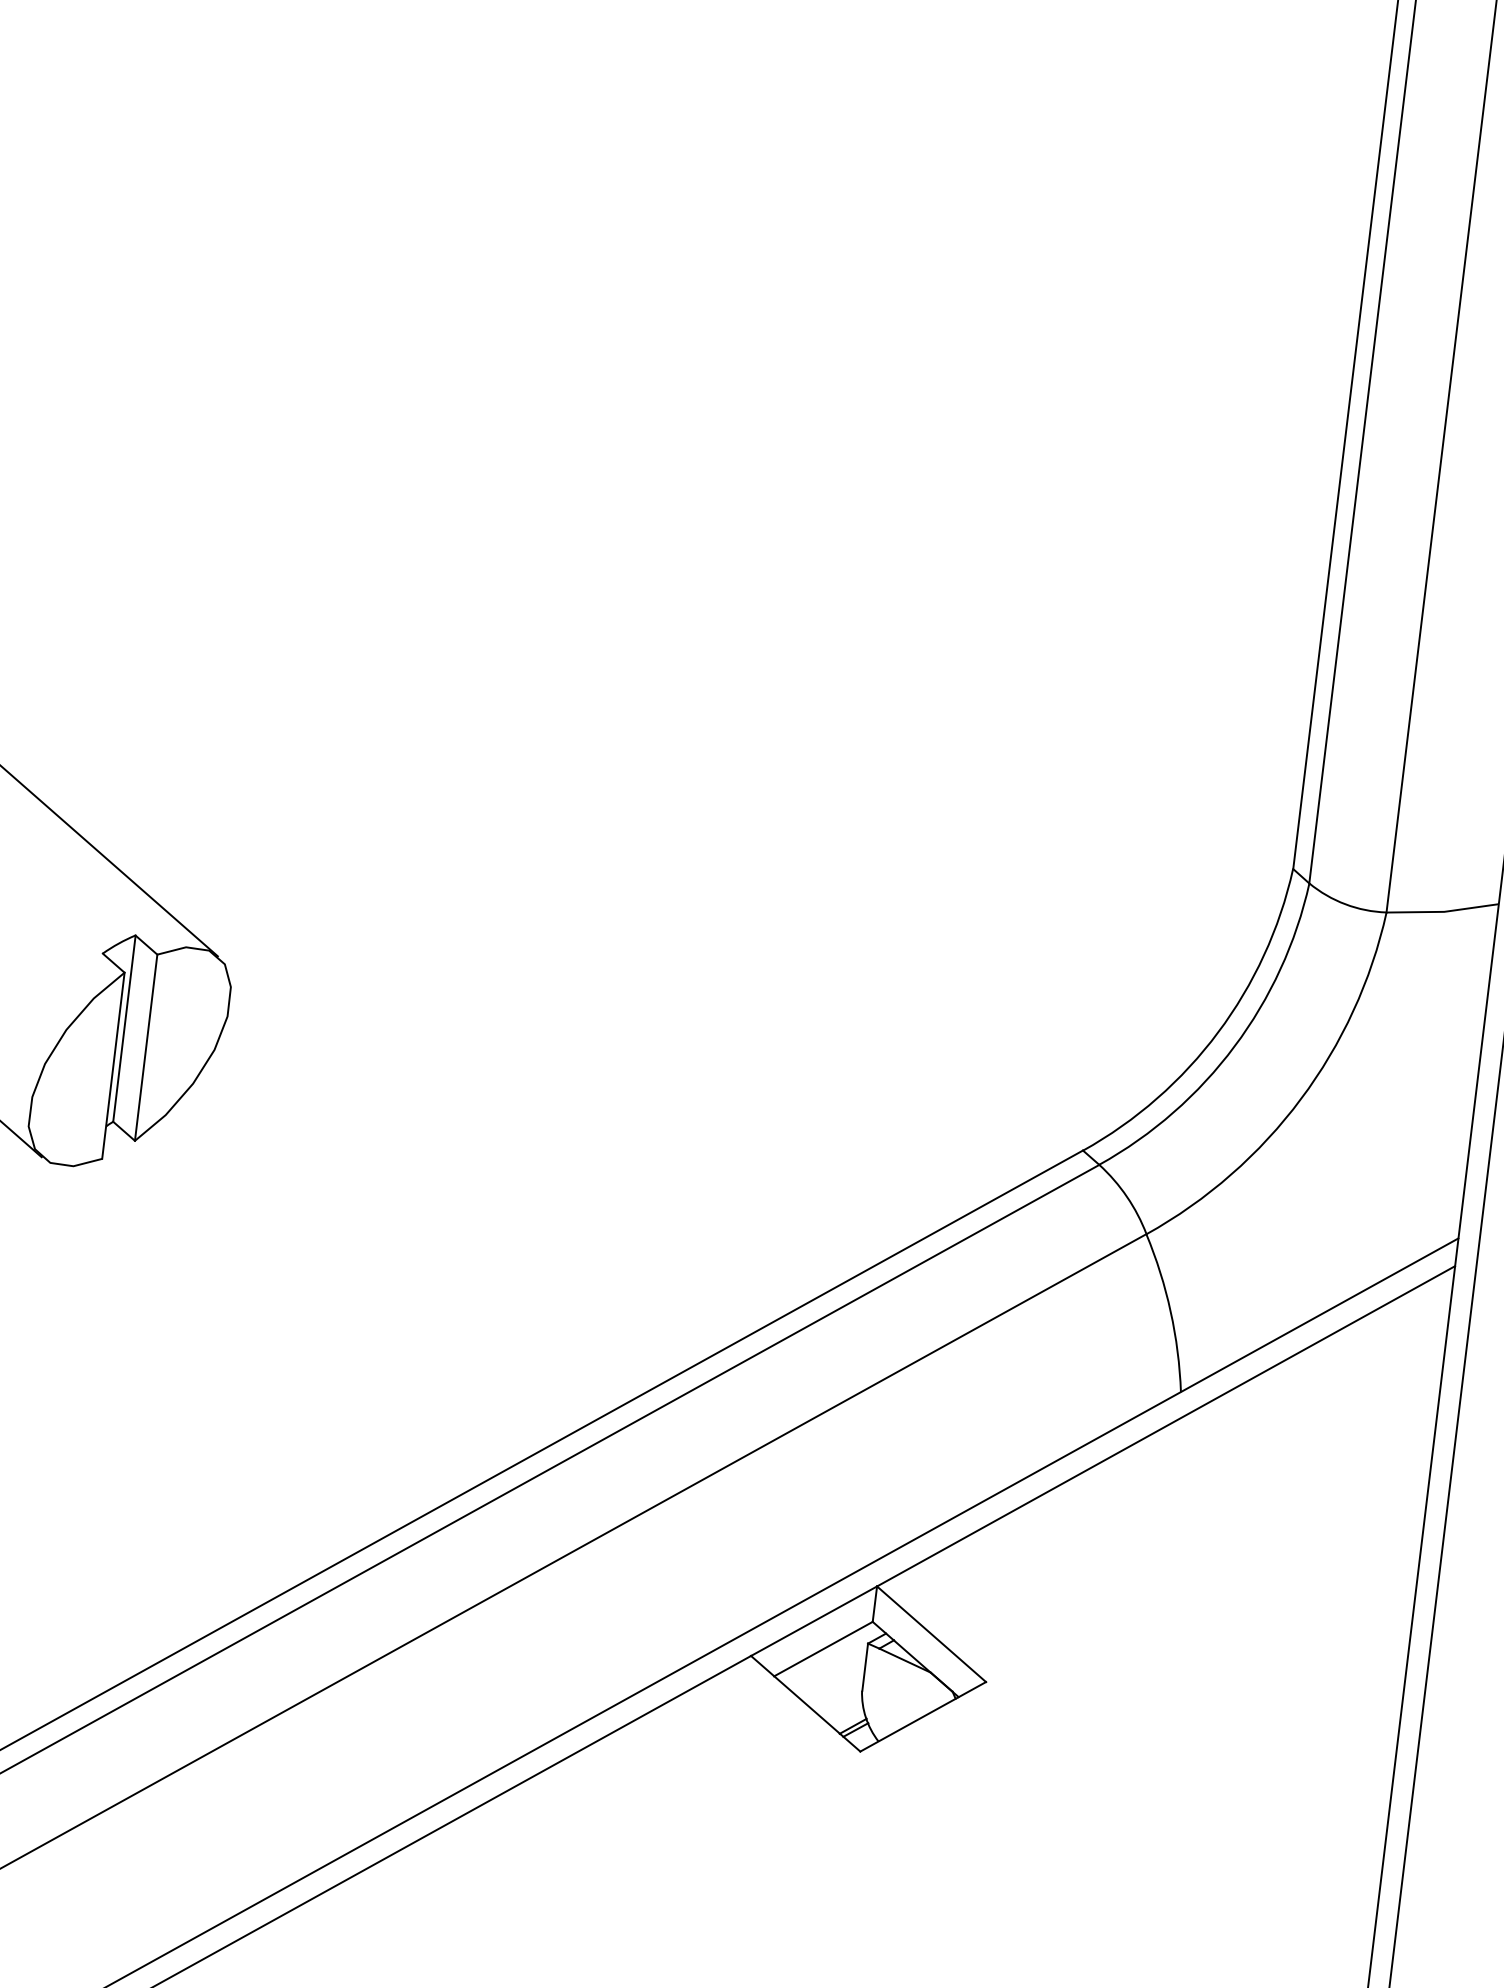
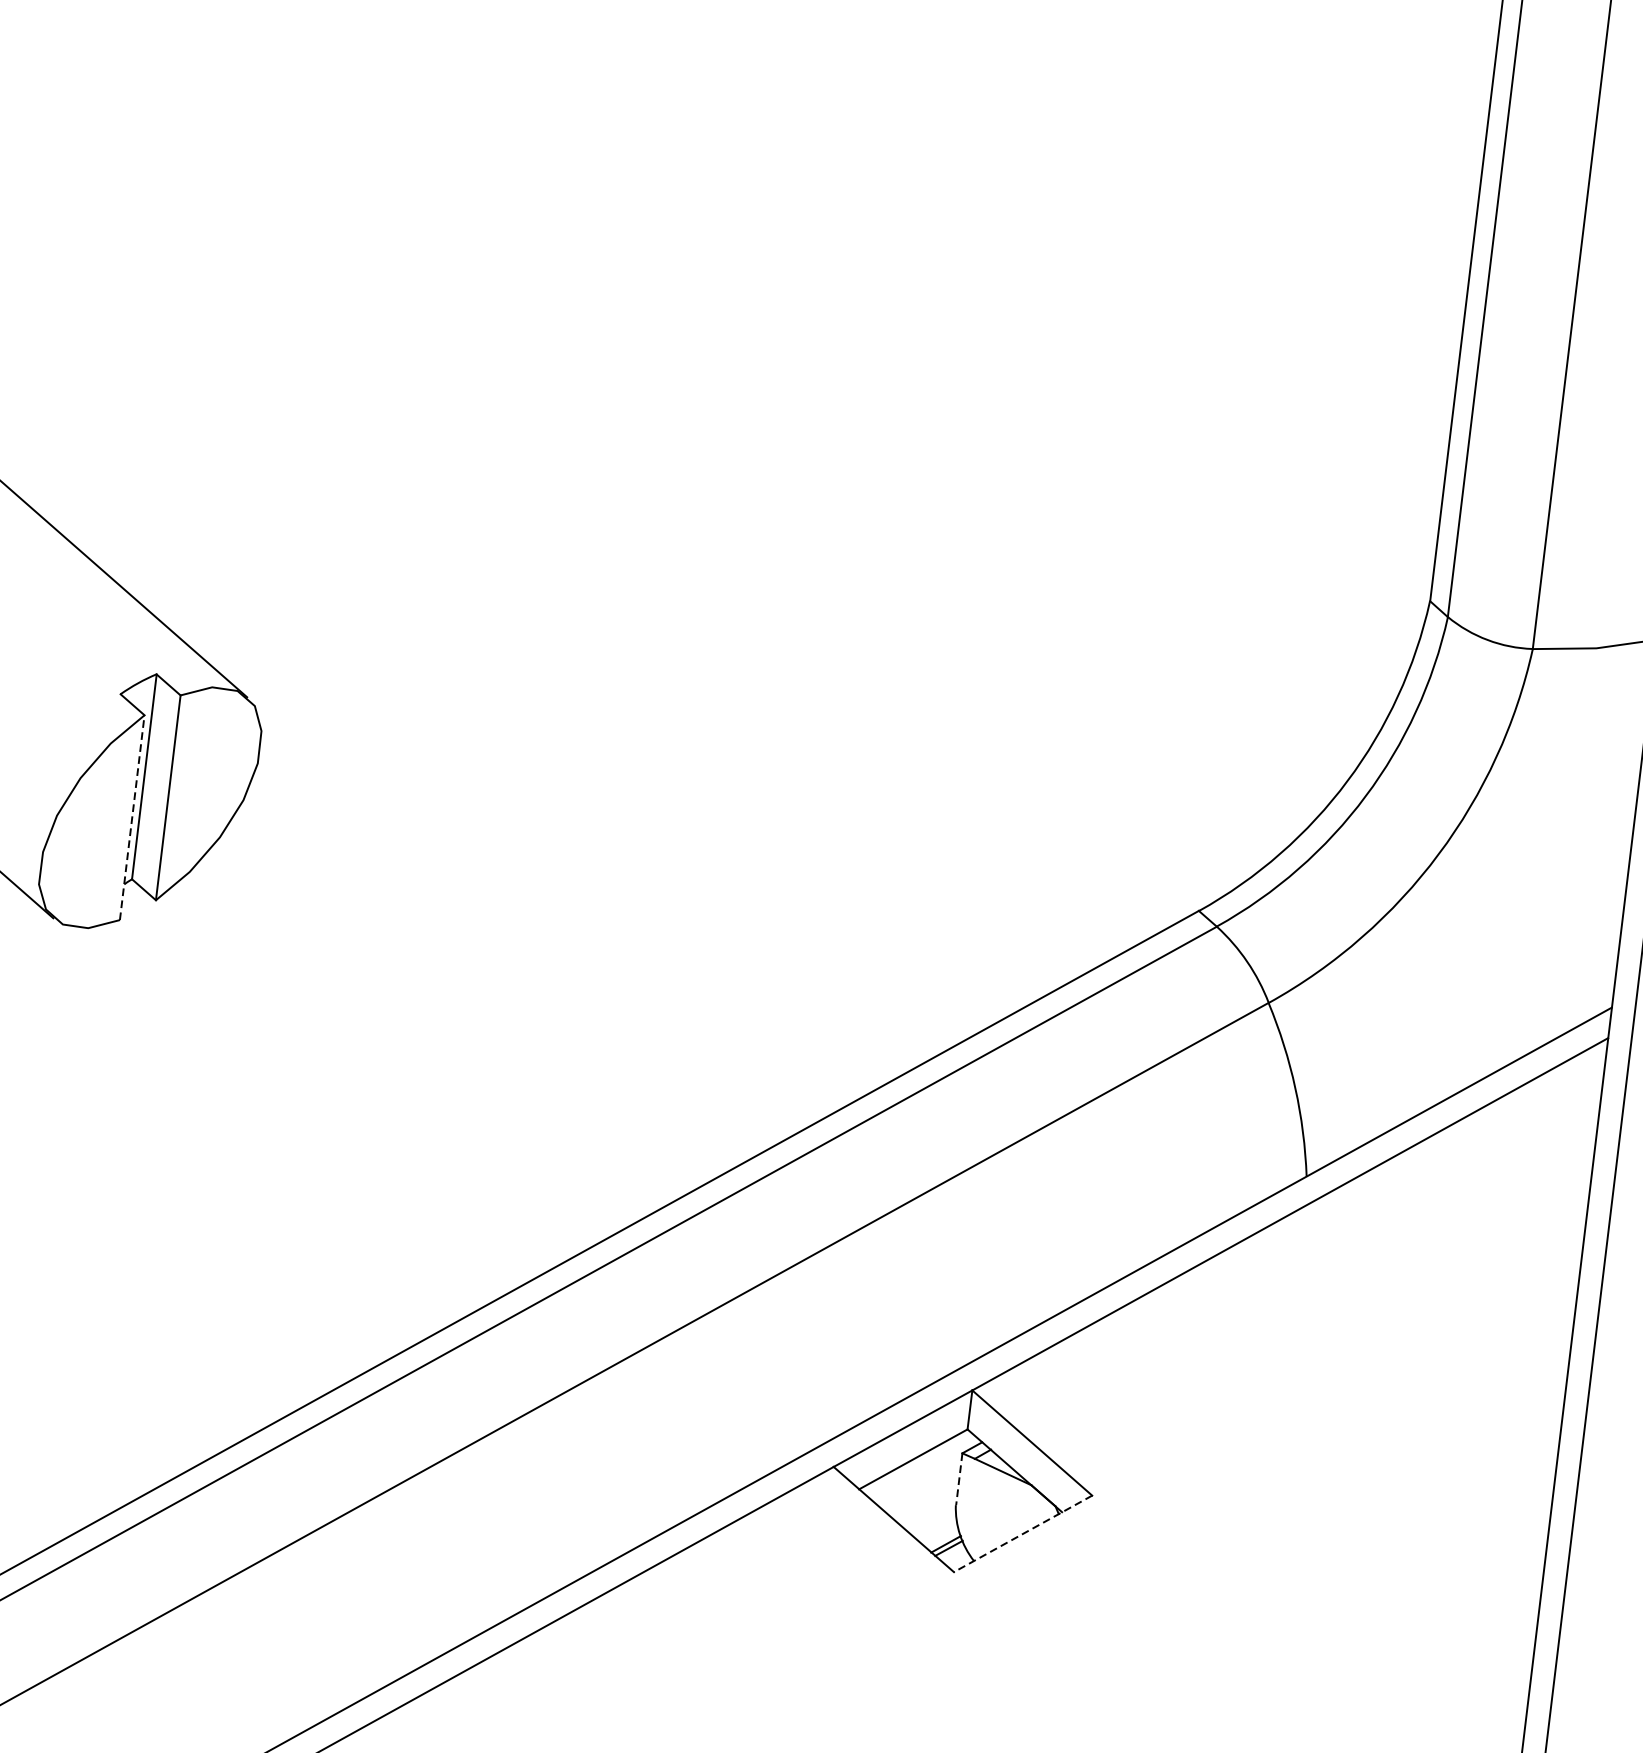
line: (113, 1065) -> (132, 817), solid -> dashed
line: (865, 1667) -> (959, 1479), solid -> dashed
line: (923, 1716) -> (1023, 1533), solid -> dashed

